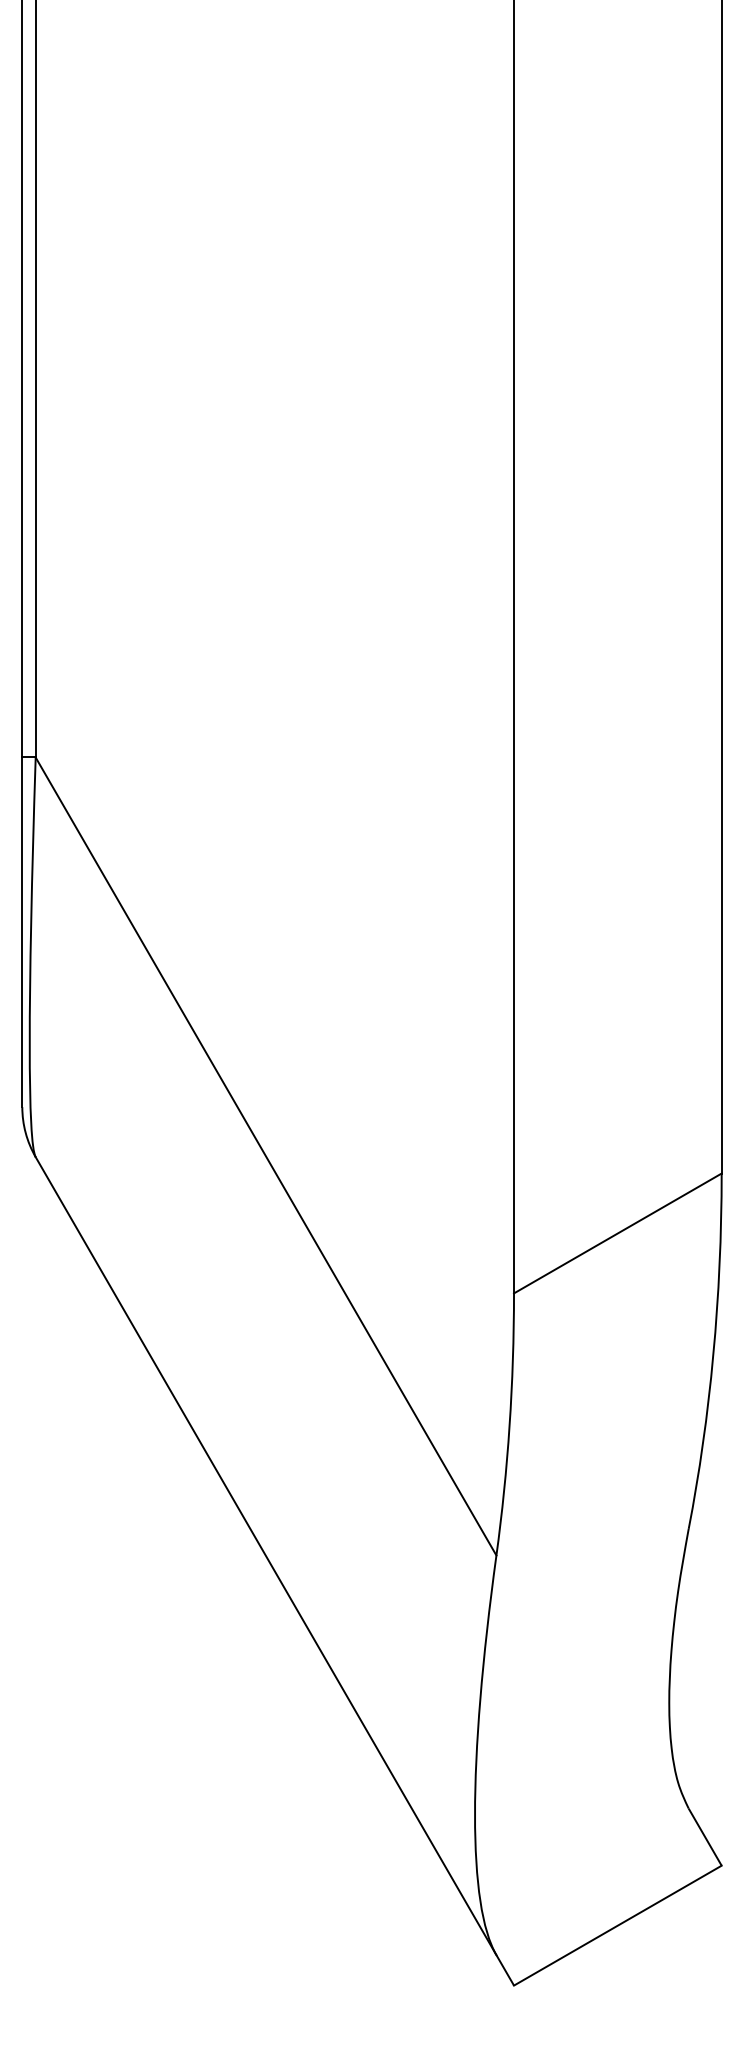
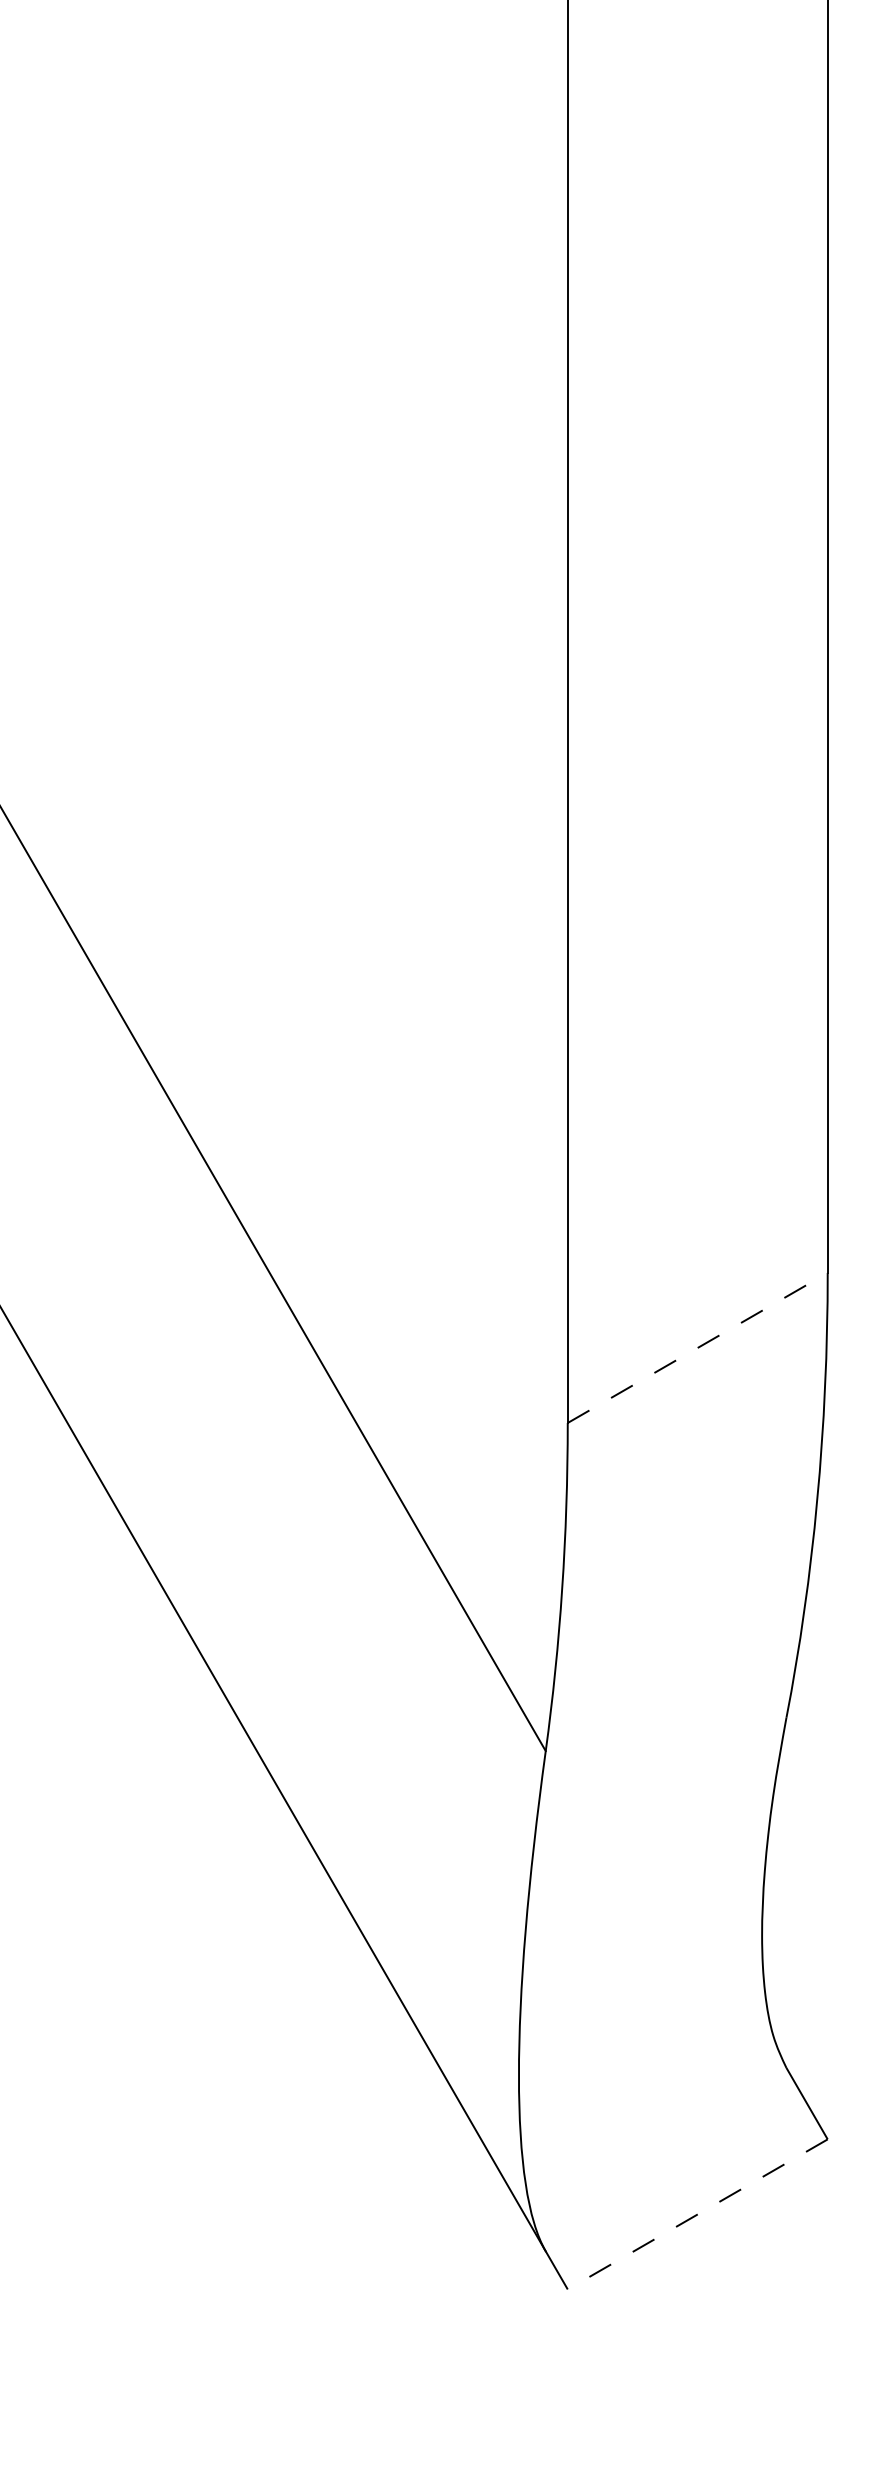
line: (617, 1233) -> (697, 1347), solid -> dashed
line: (617, 1925) -> (697, 2214), solid -> dashed

